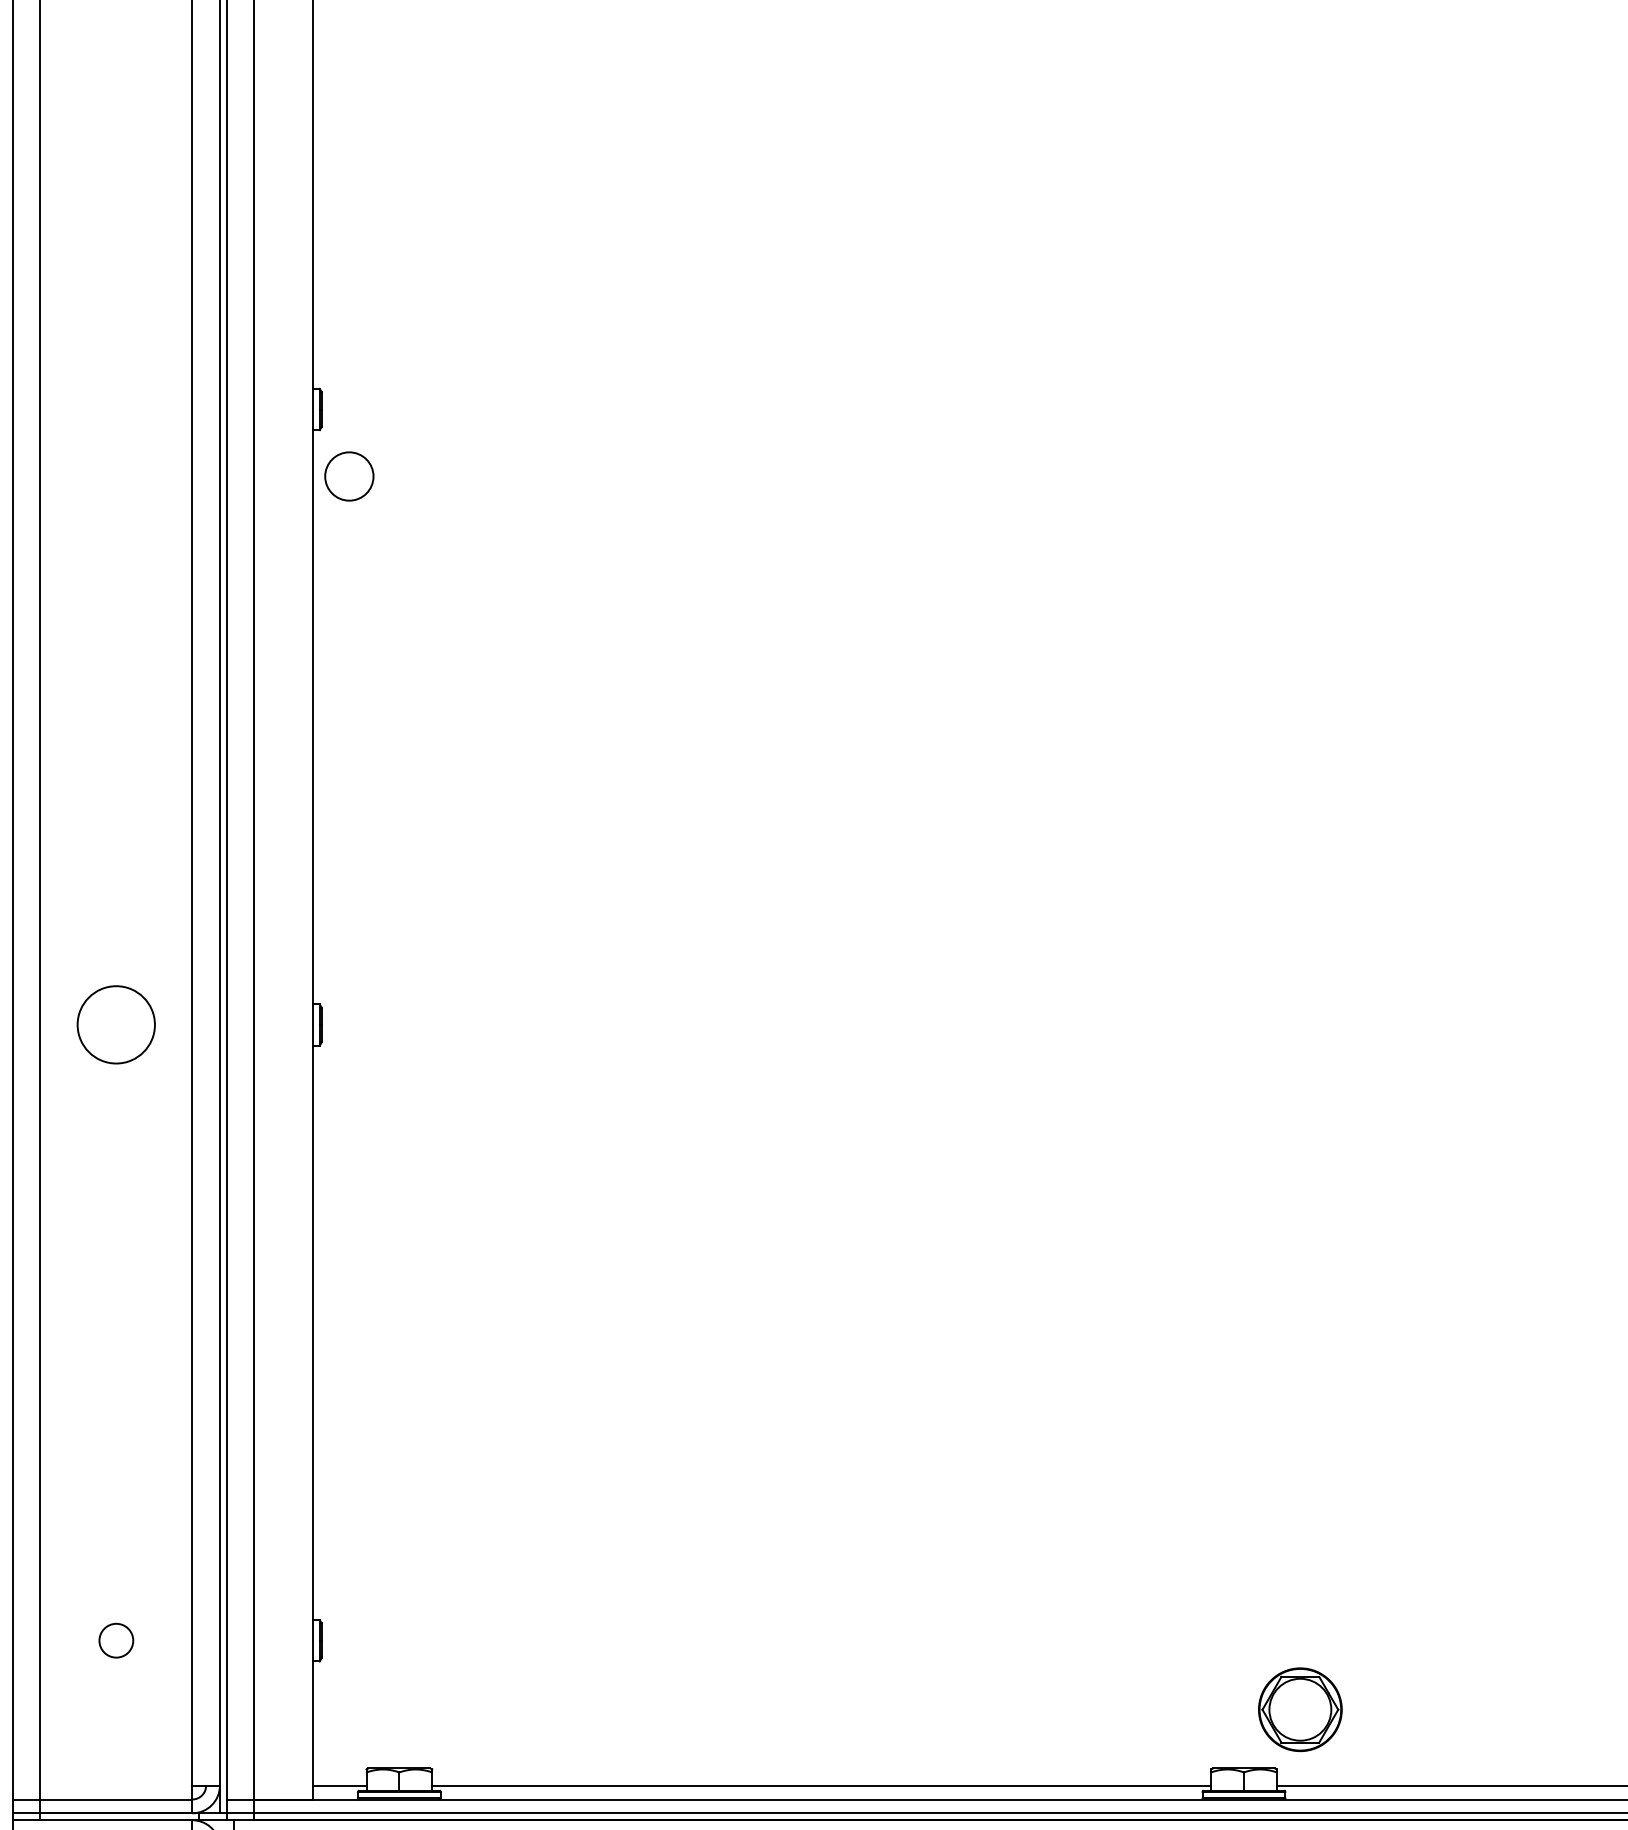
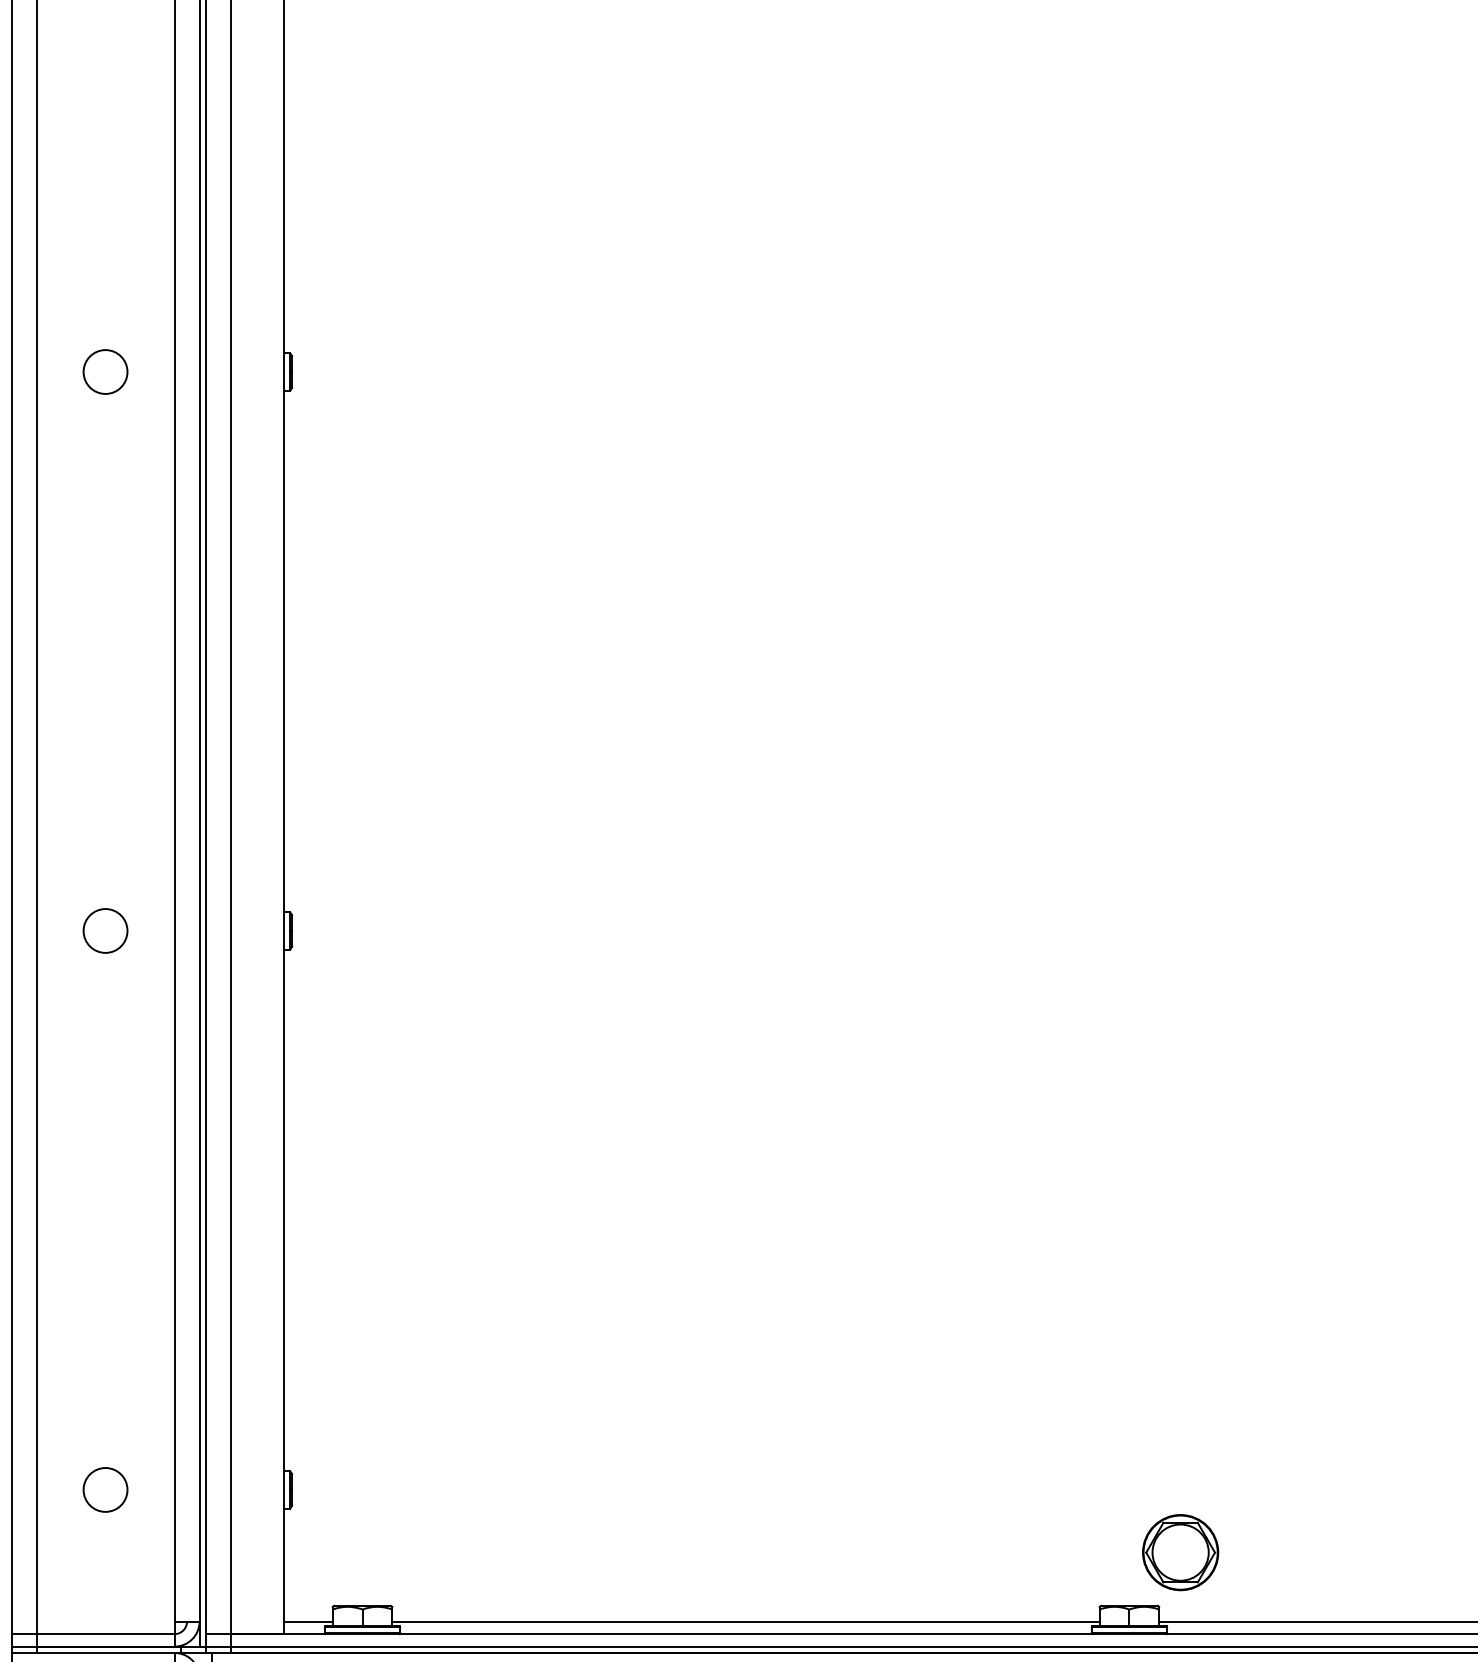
circle: (349, 476) -> (105, 372), moved
circle: (116, 1025) -> (105, 931), size x0.62
circle: (116, 1640) -> (105, 1489), size x1.43

